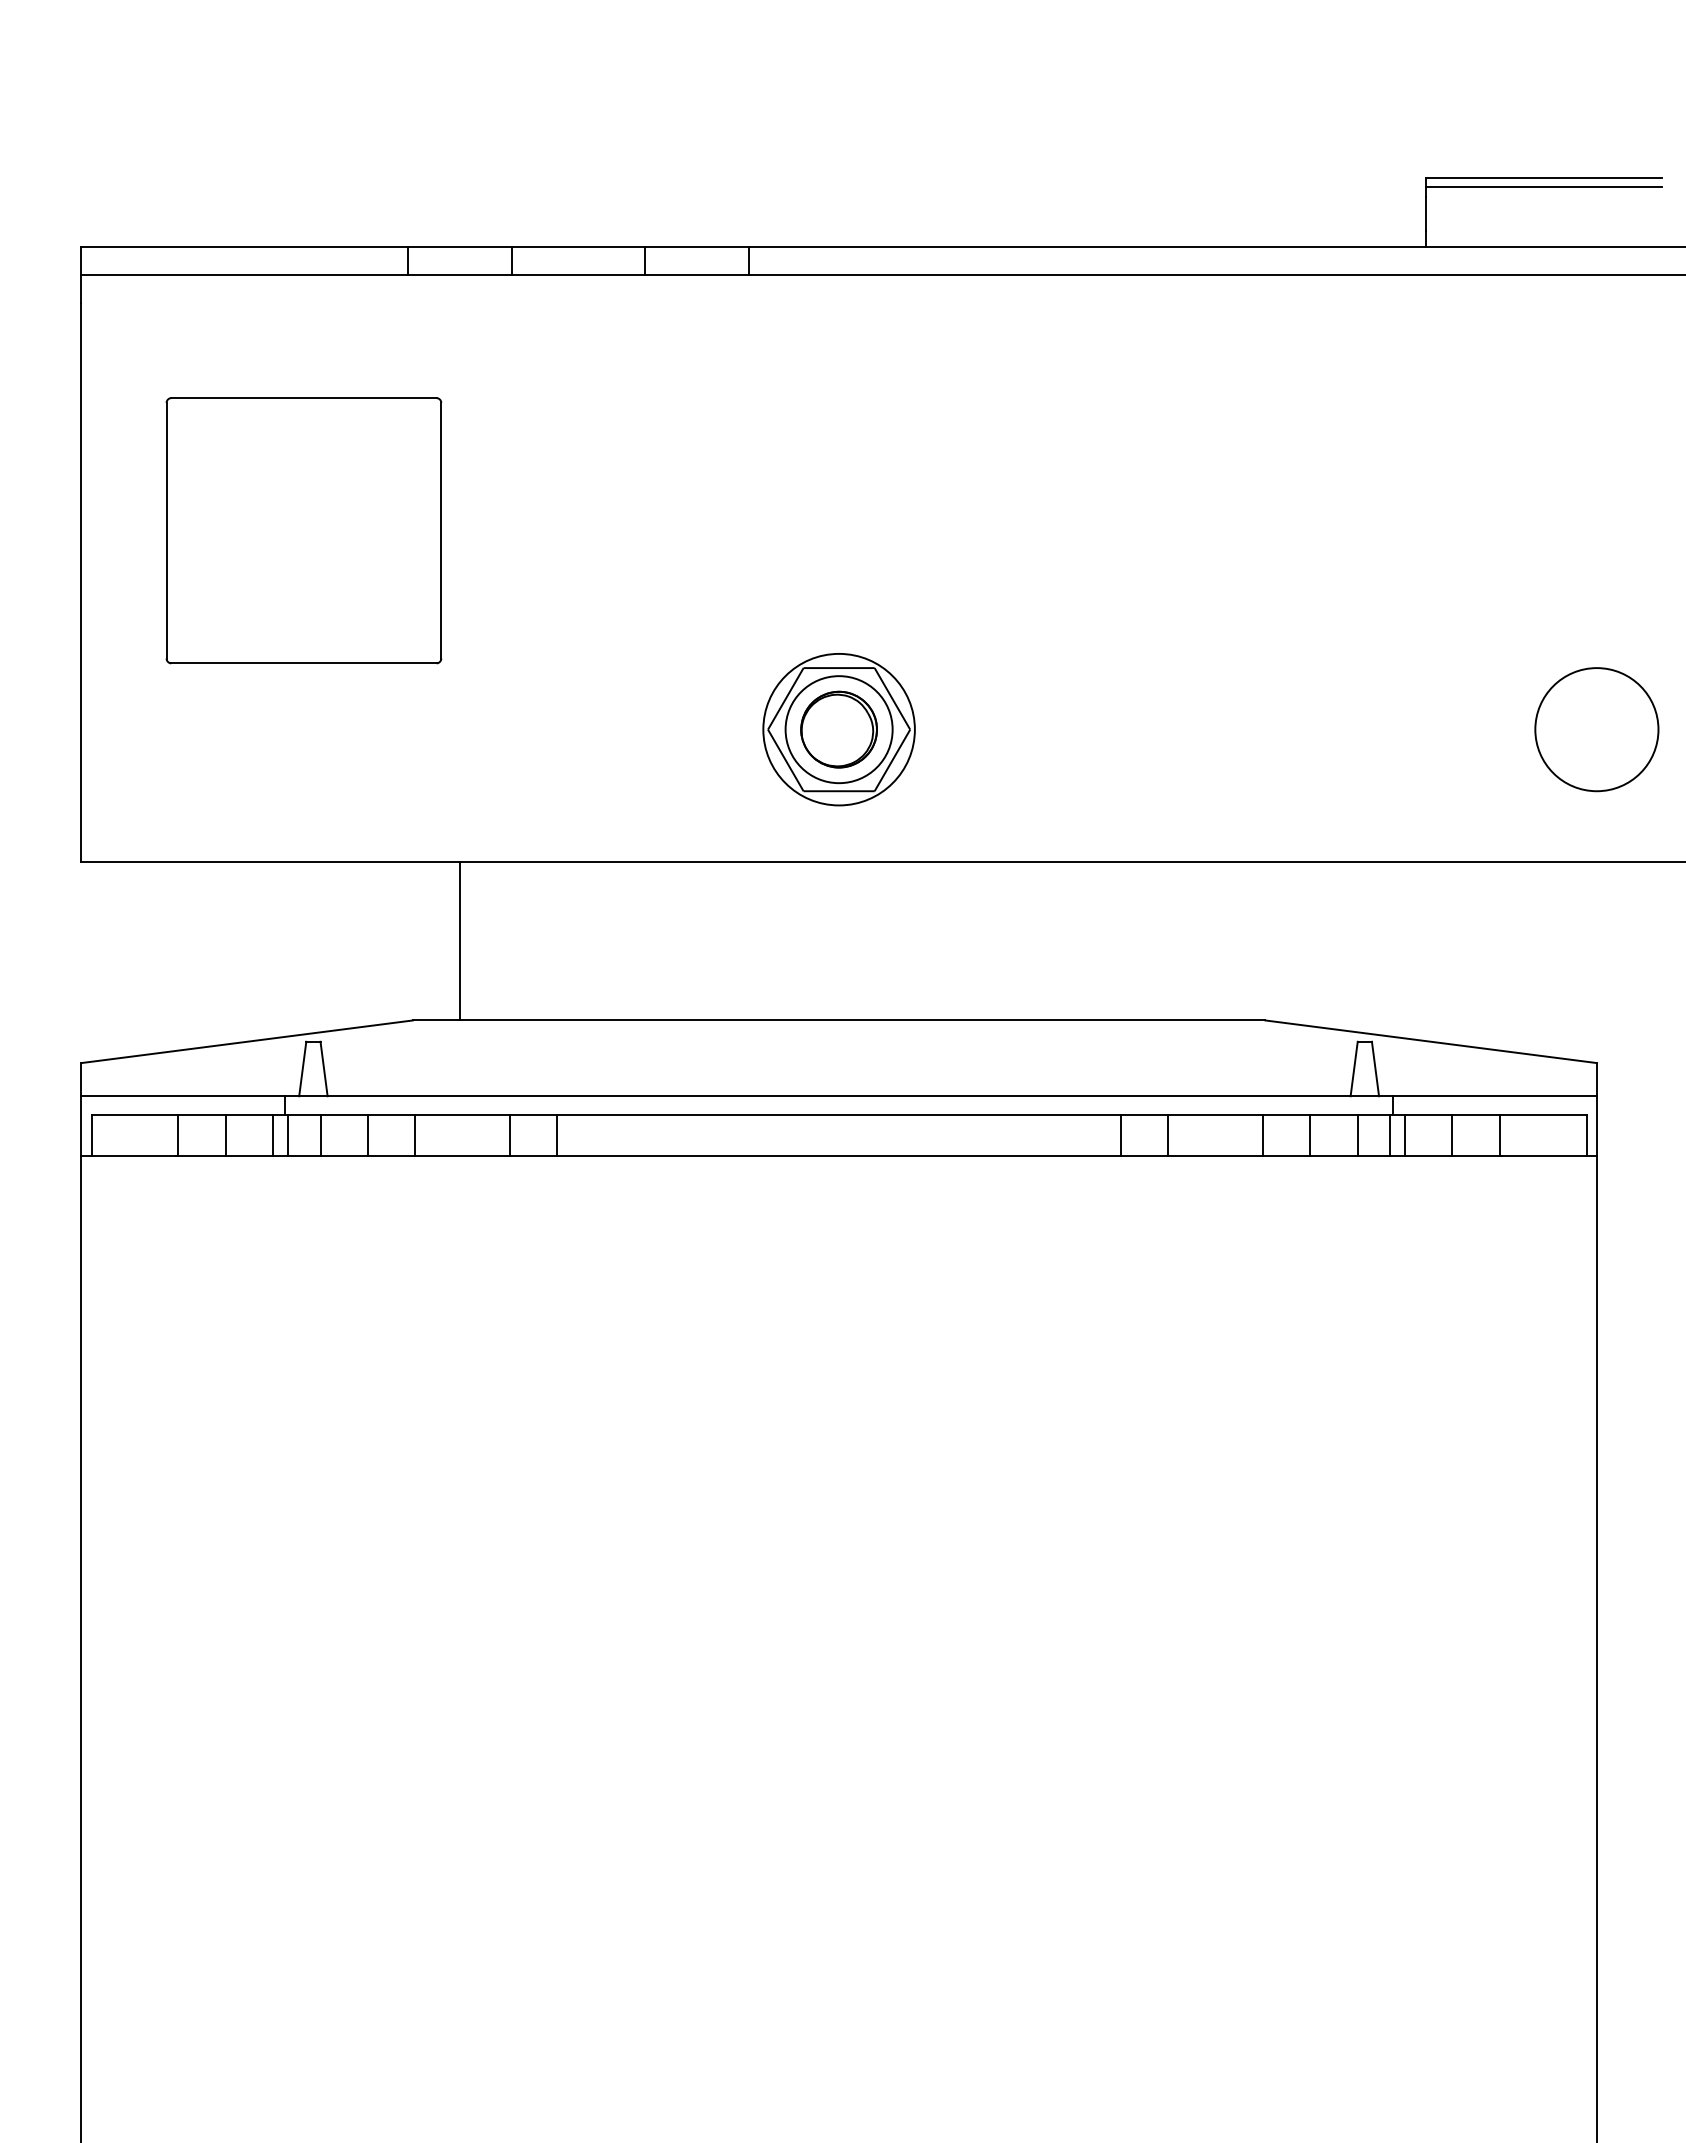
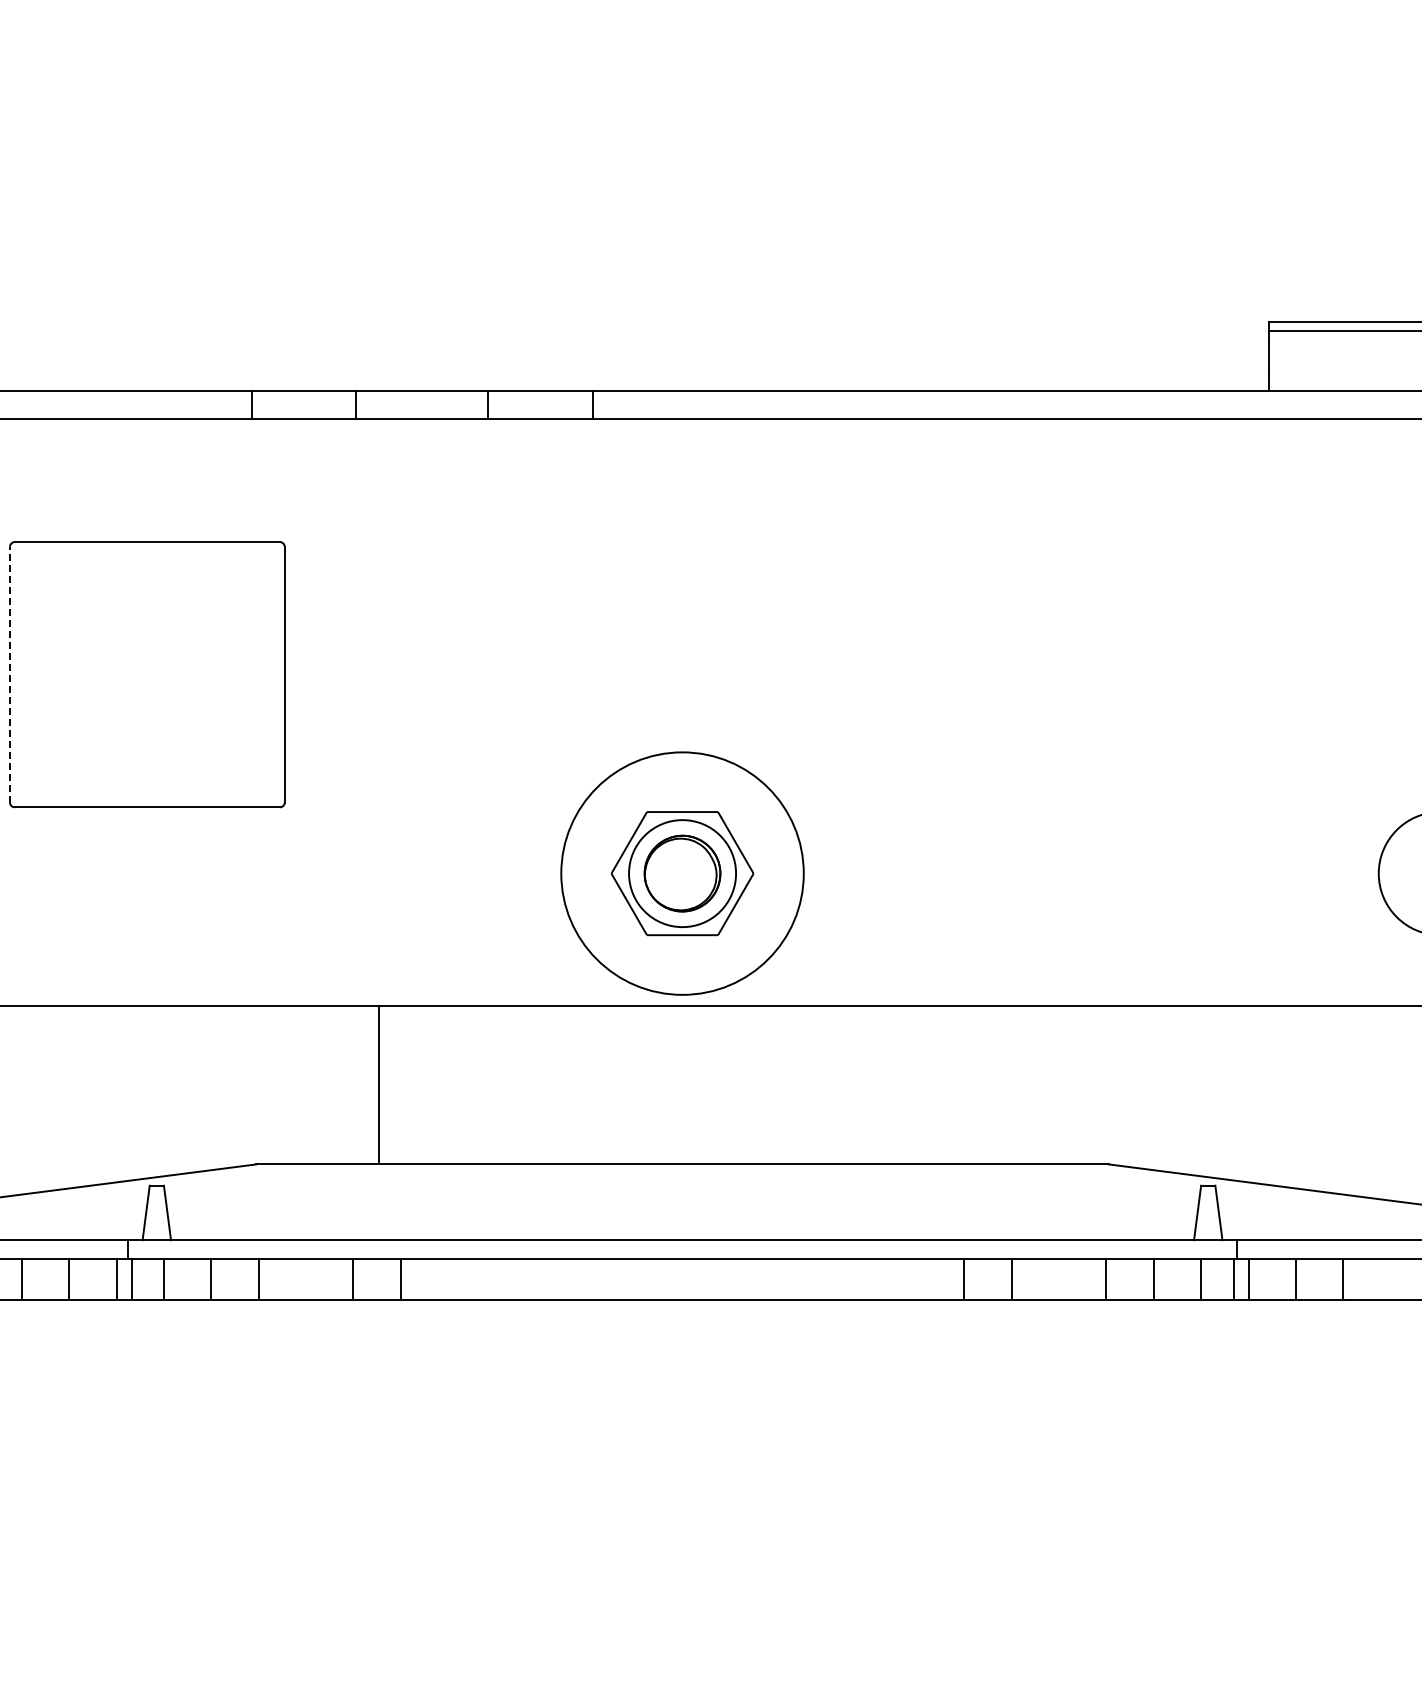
line: (166, 530) -> (9, 674), solid -> dashed
circle: (838, 729) -> (681, 873), size x1.6
line: (460, 941) -> (378, 1085), moved

